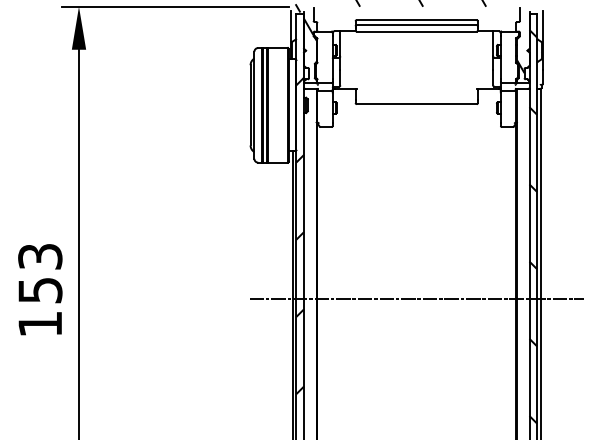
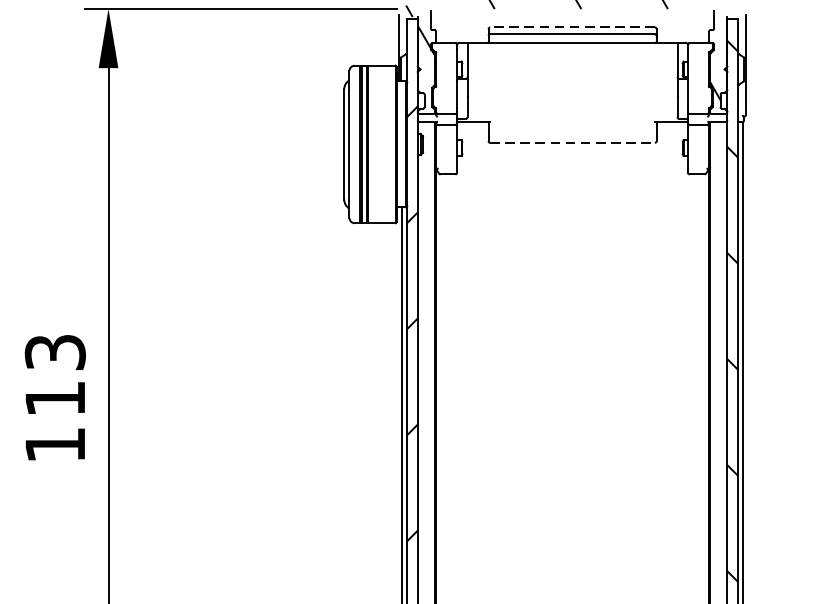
line: (416, 20) -> (572, 27), solid -> dashed
line: (416, 104) -> (572, 143), solid -> dashed
text: (40, 290) -> (55, 398), 153 -> 113
line: (416, 299) -> (572, 411), removed

